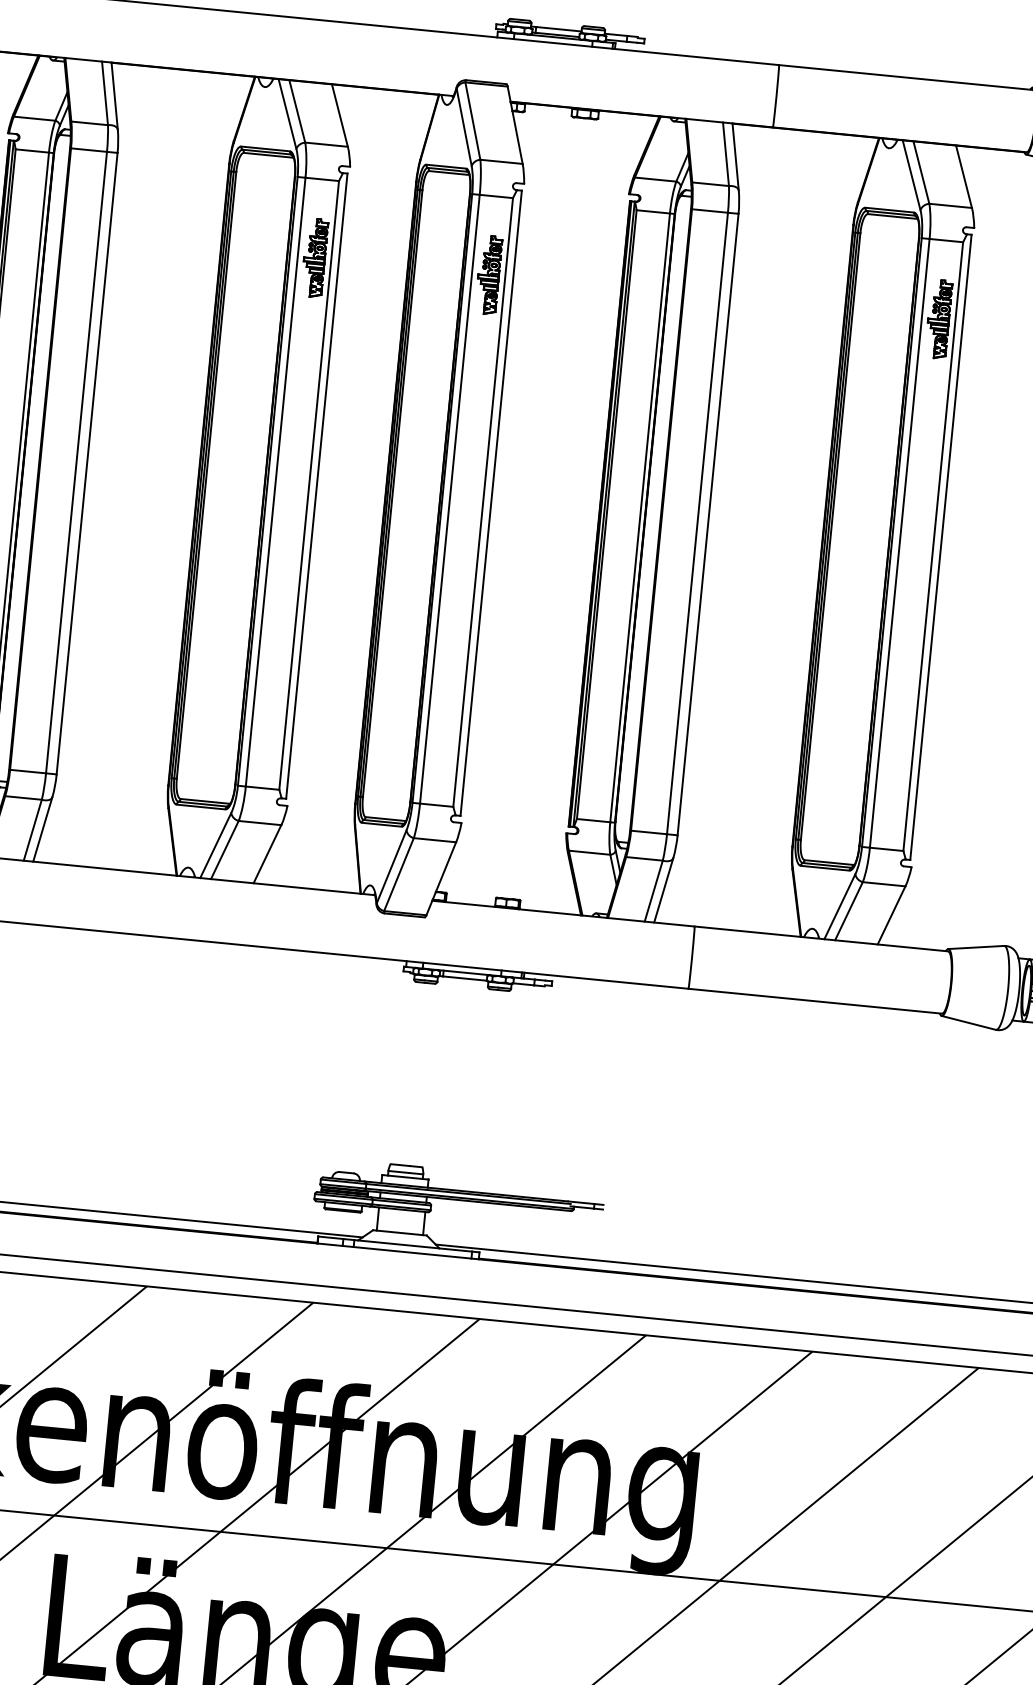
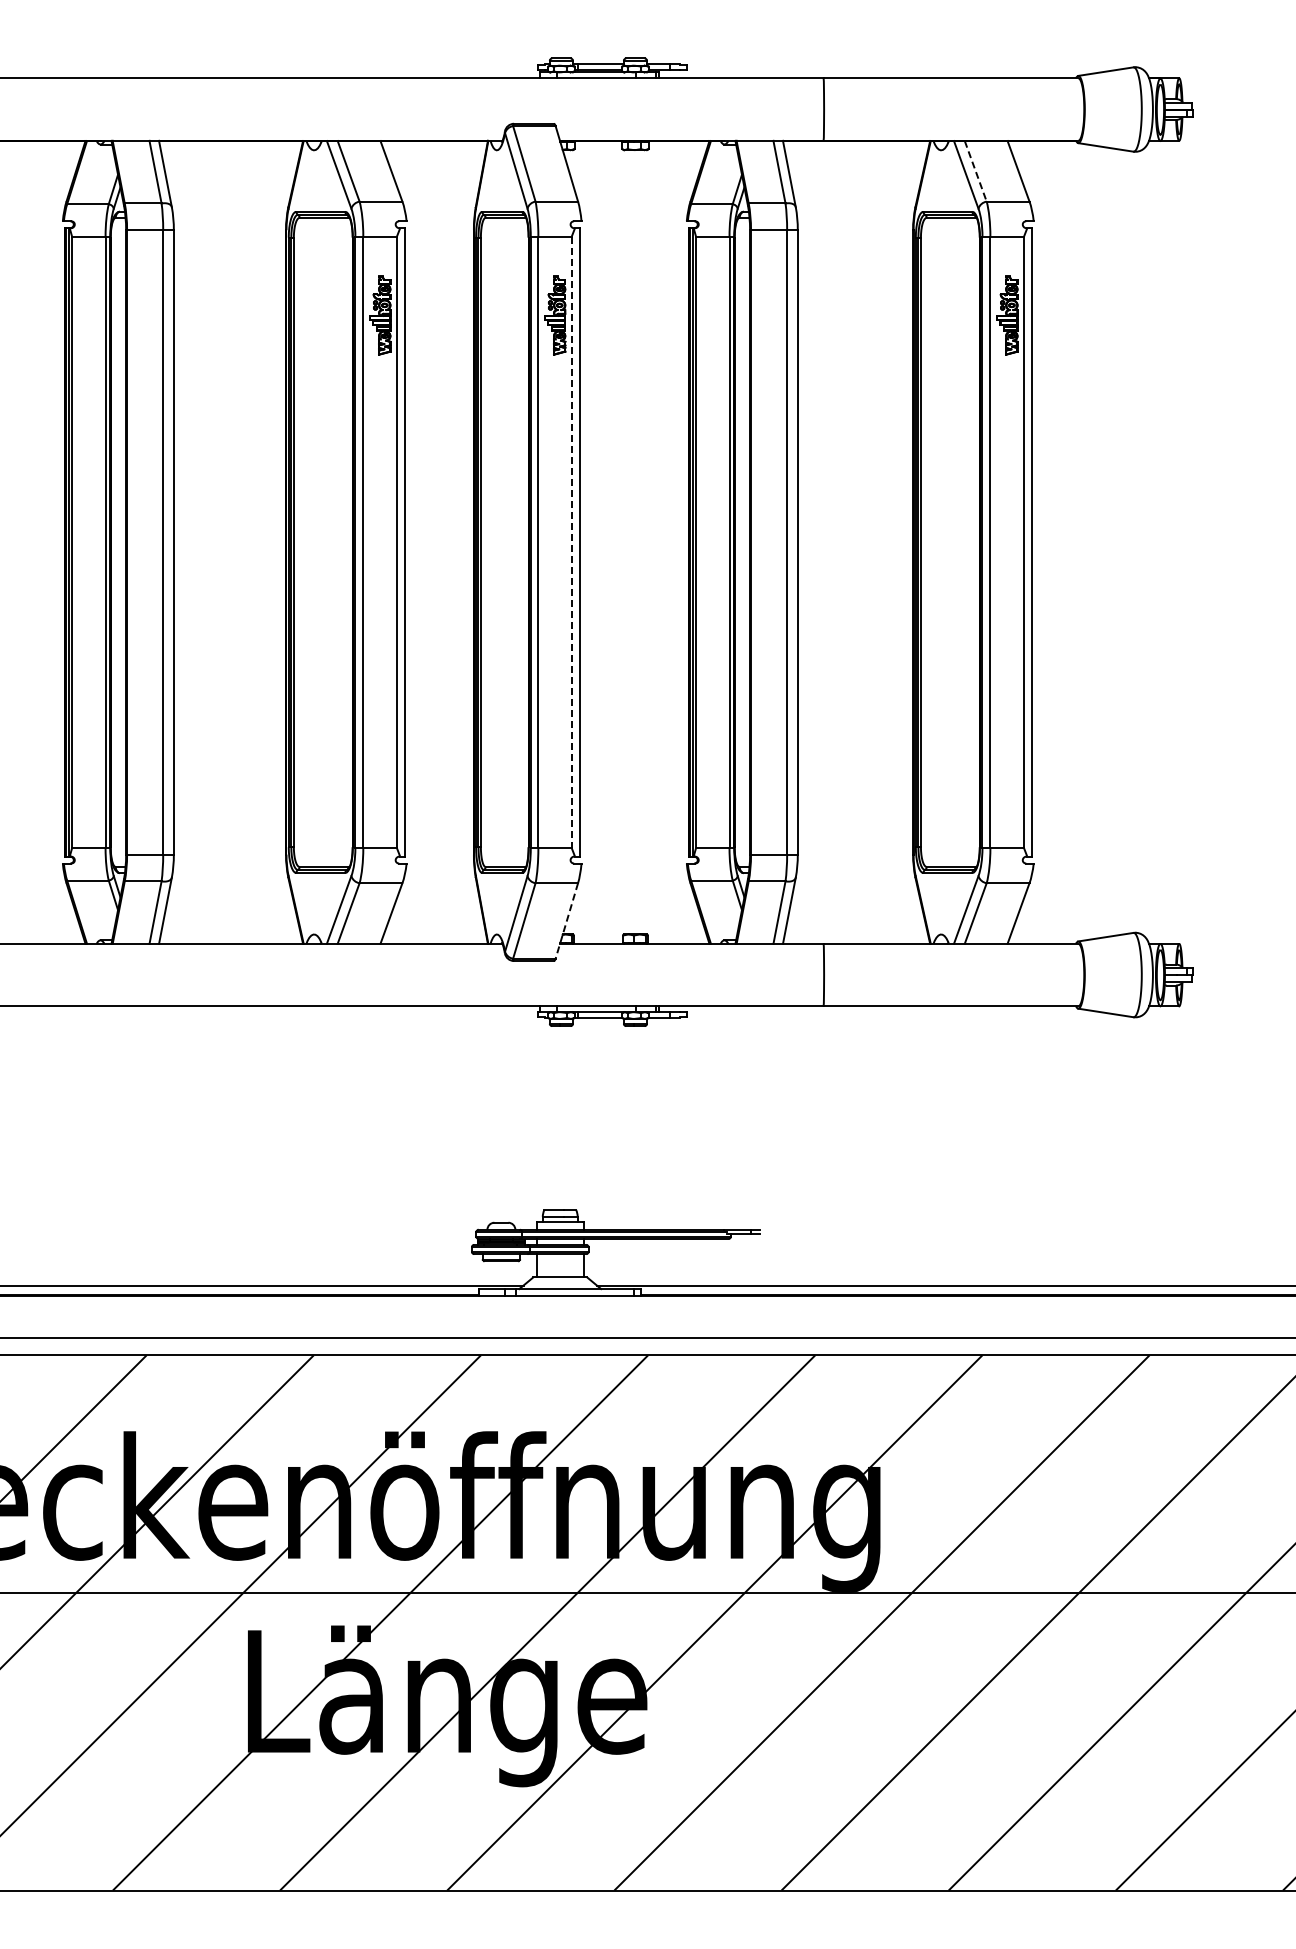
line: (921, 172) -> (975, 171), solid -> dashed
line: (482, 502) -> (571, 542), solid -> dashed
line: (440, 879) -> (566, 921), solid -> dashed

